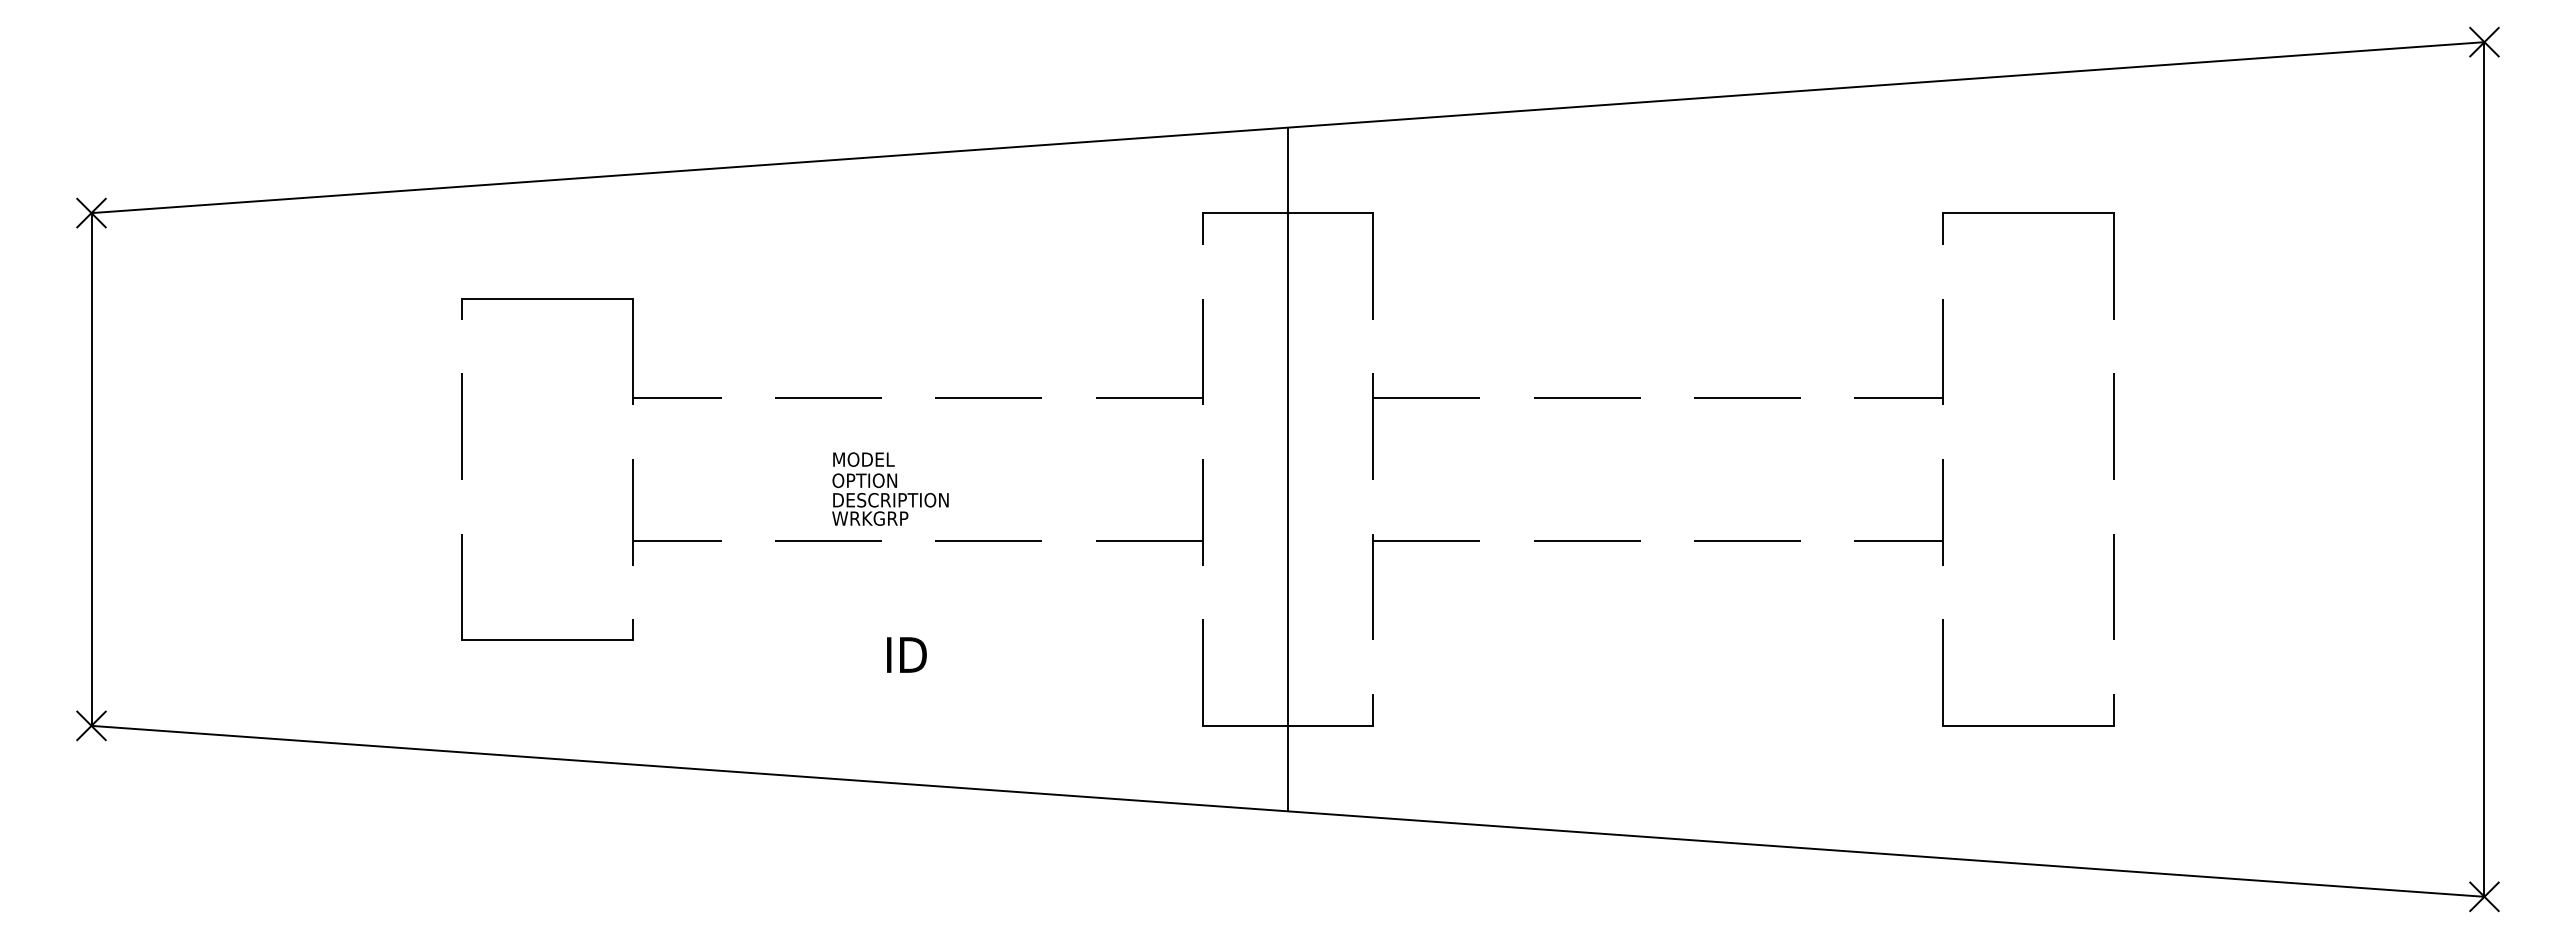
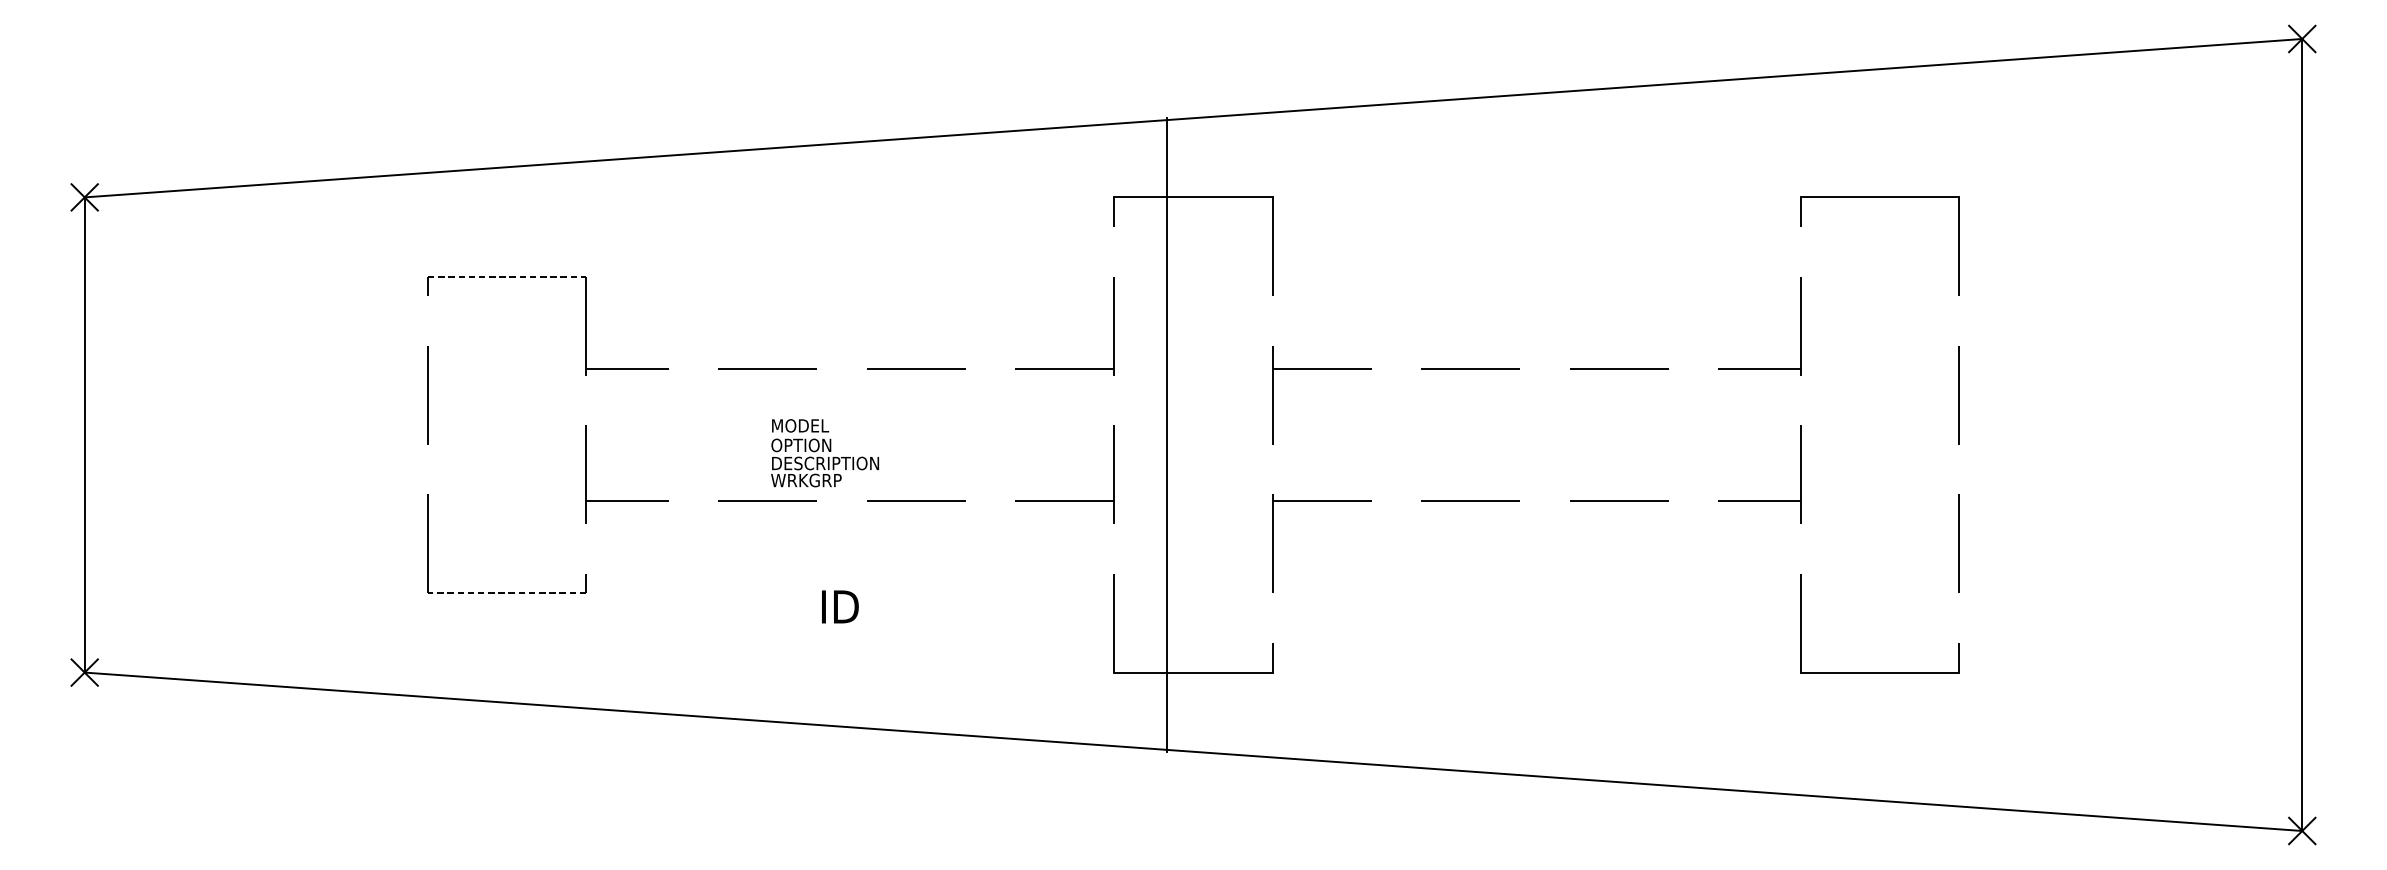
line: (547, 298) -> (507, 276), solid -> dashed
line: (1288, 469) -> (1167, 435), moved
line: (546, 640) -> (506, 593), solid -> dashed

